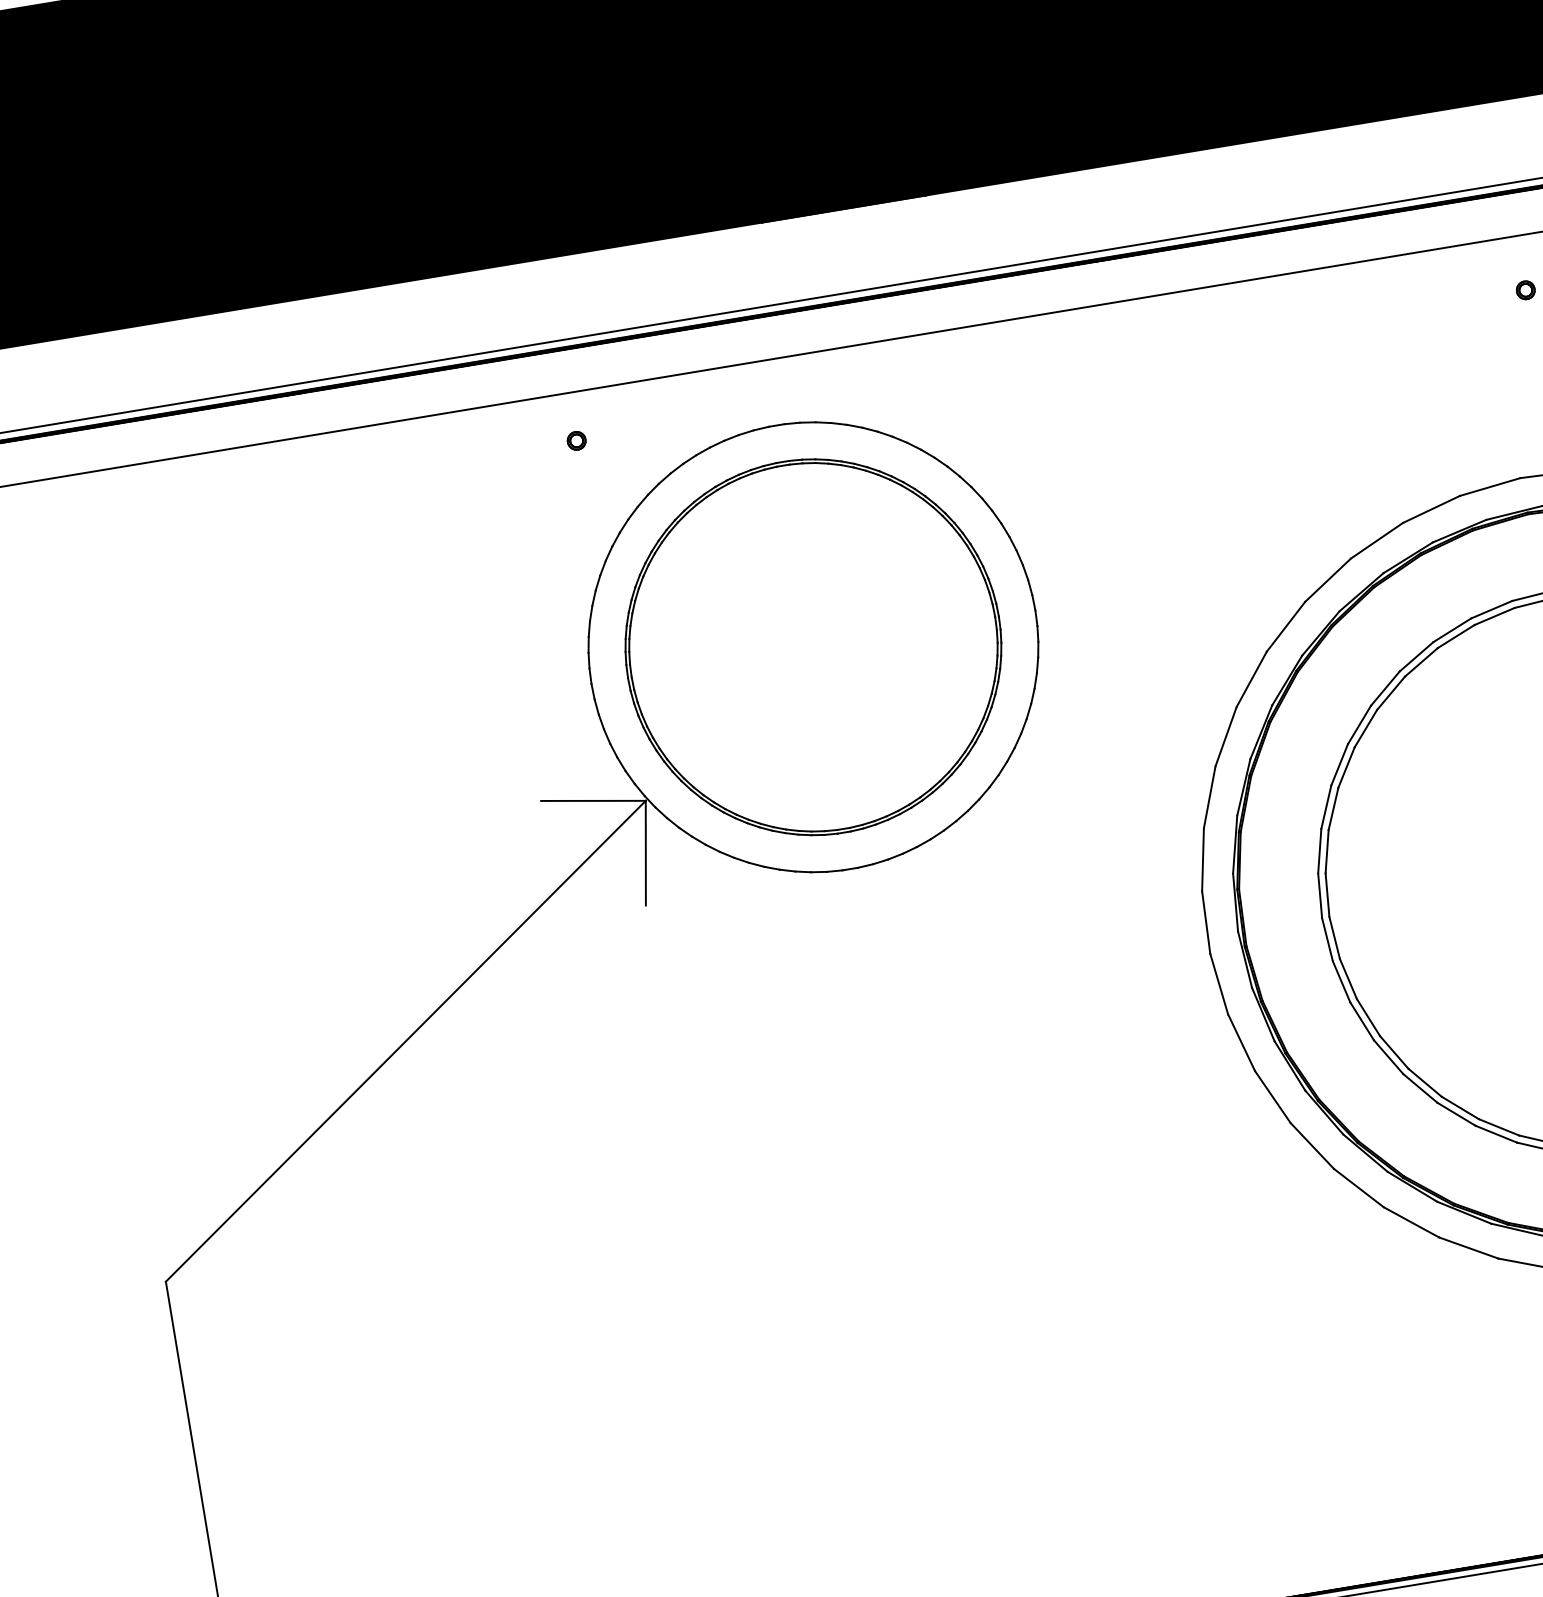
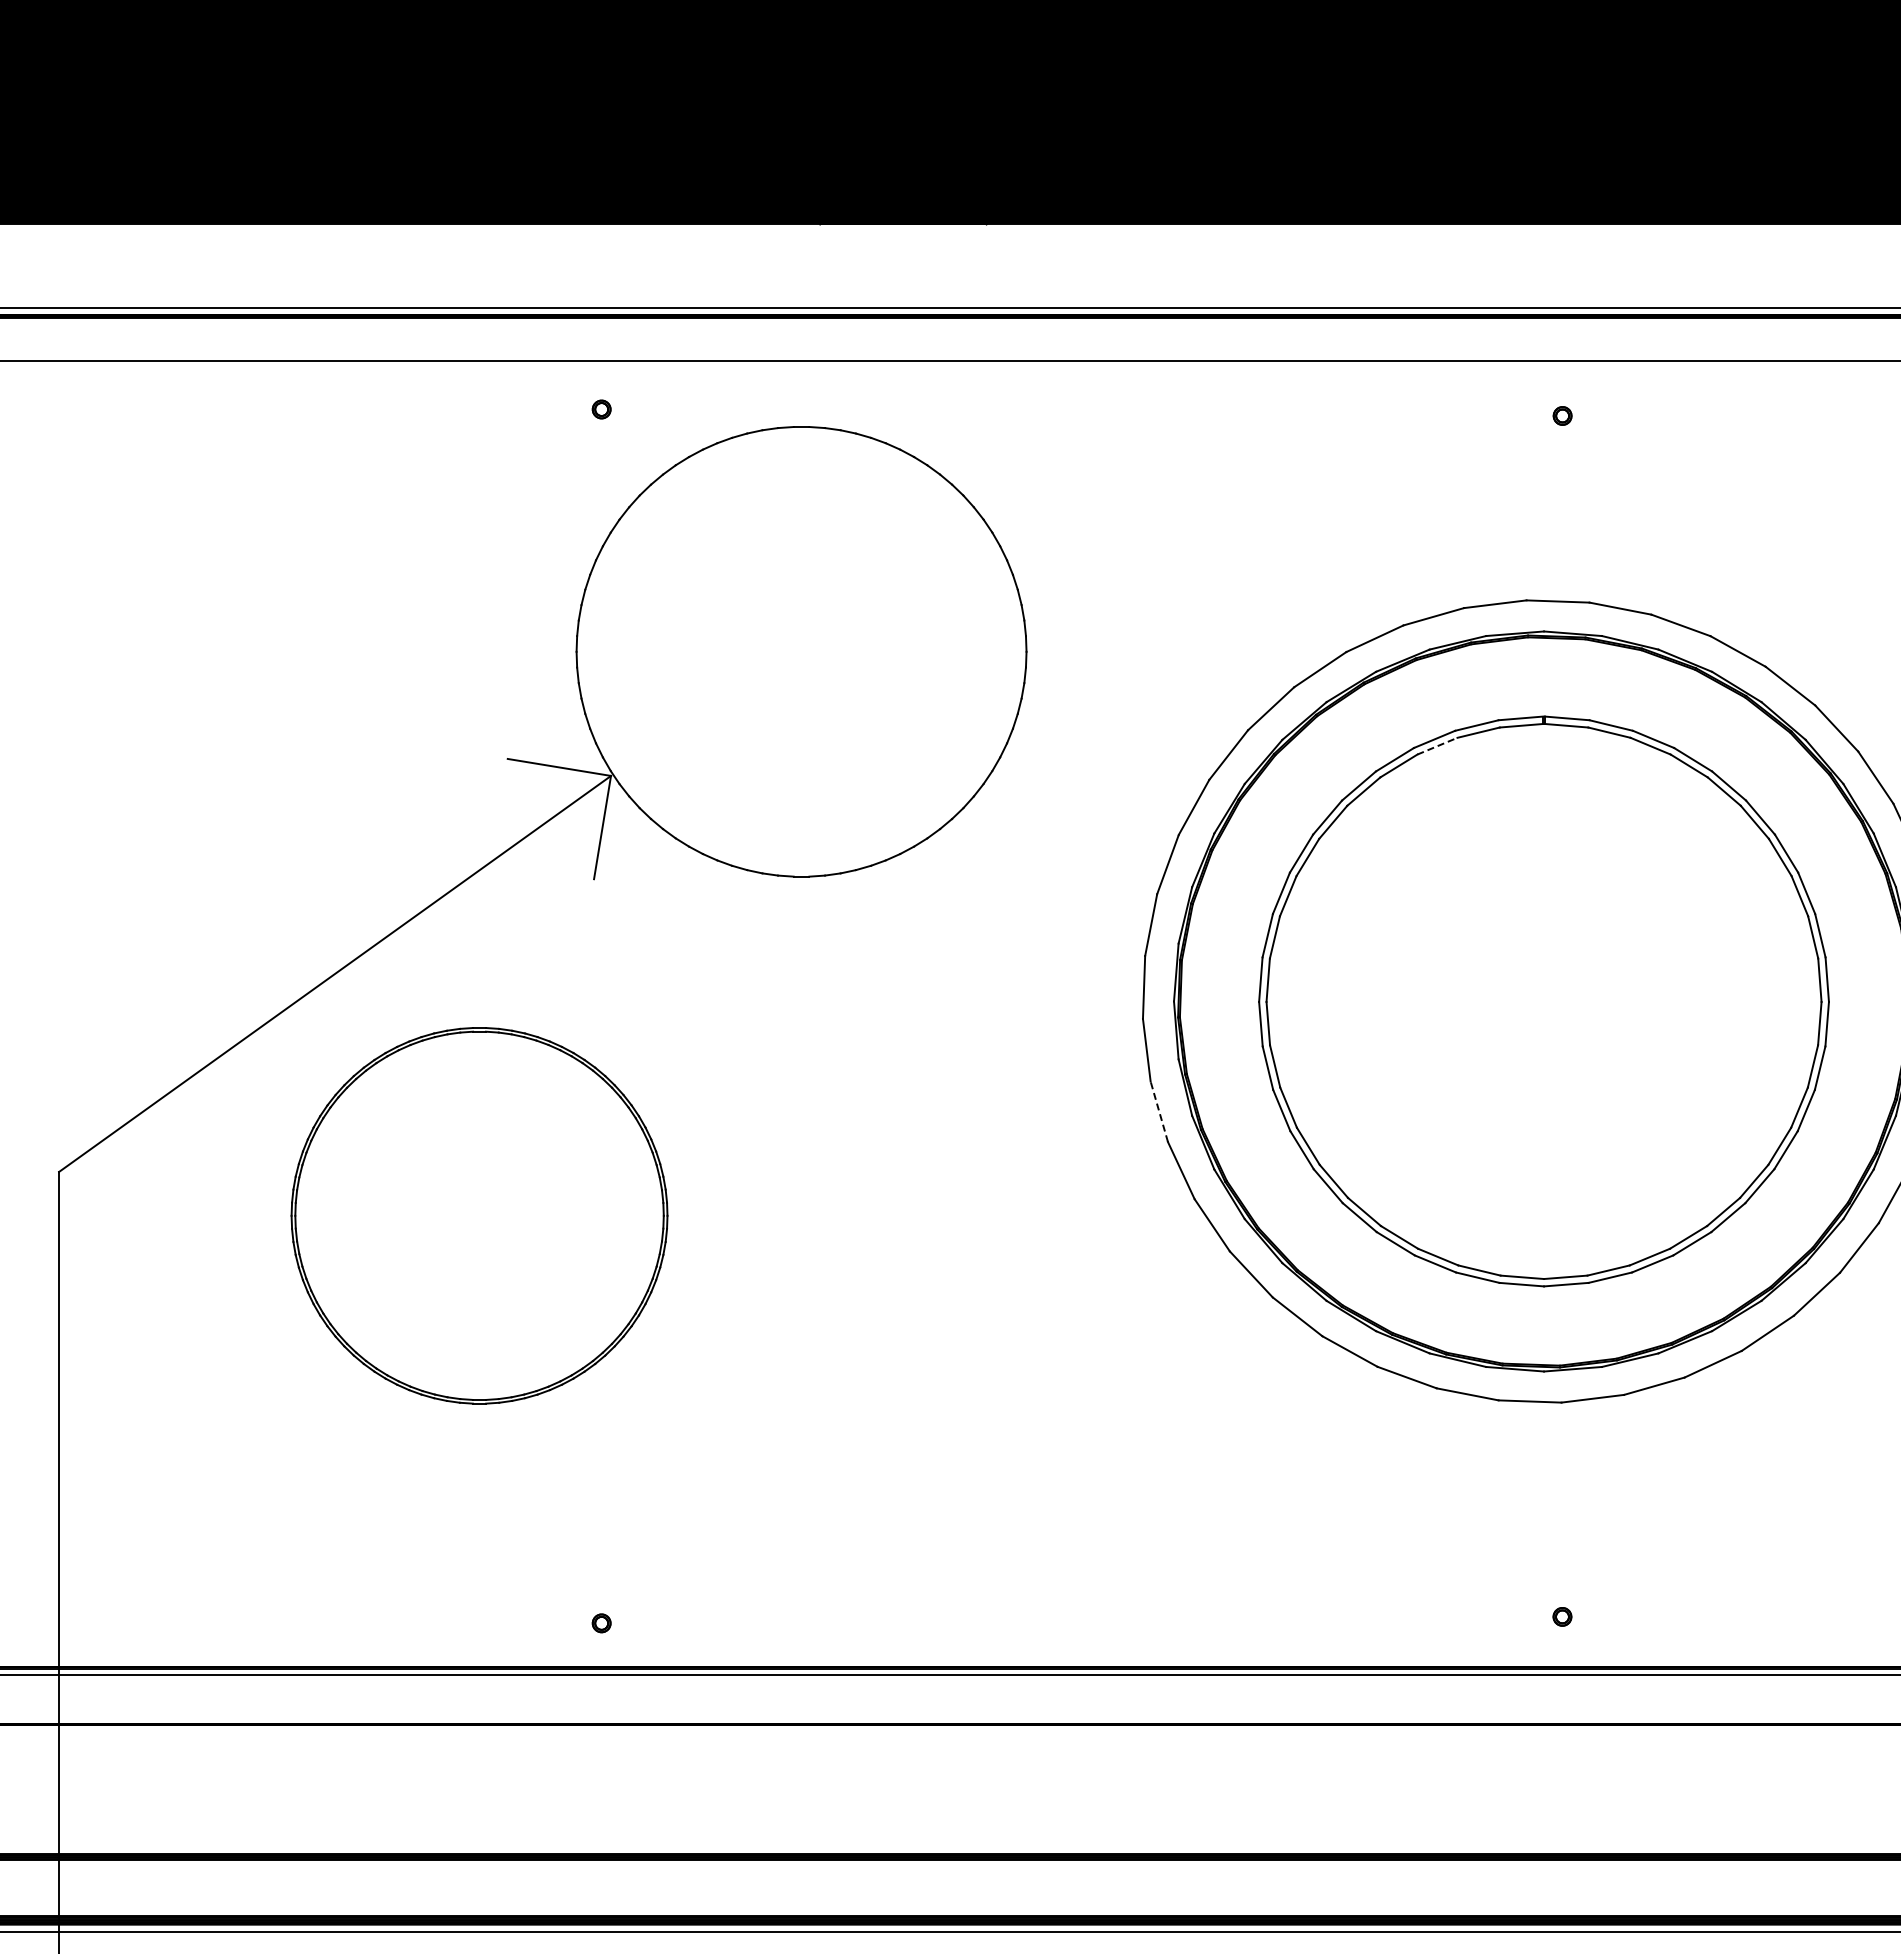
line: (1456, 636) -> (1437, 746), solid -> dashed
part: (813, 646) -> (479, 1215), moved
line: (1241, 1042) -> (1159, 1111), solid -> dashed

